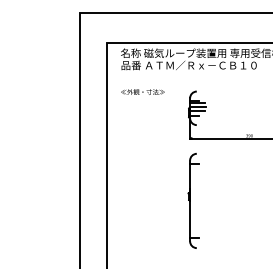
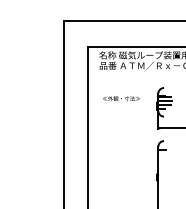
text: (142, 91) -> (121, 98), moved

